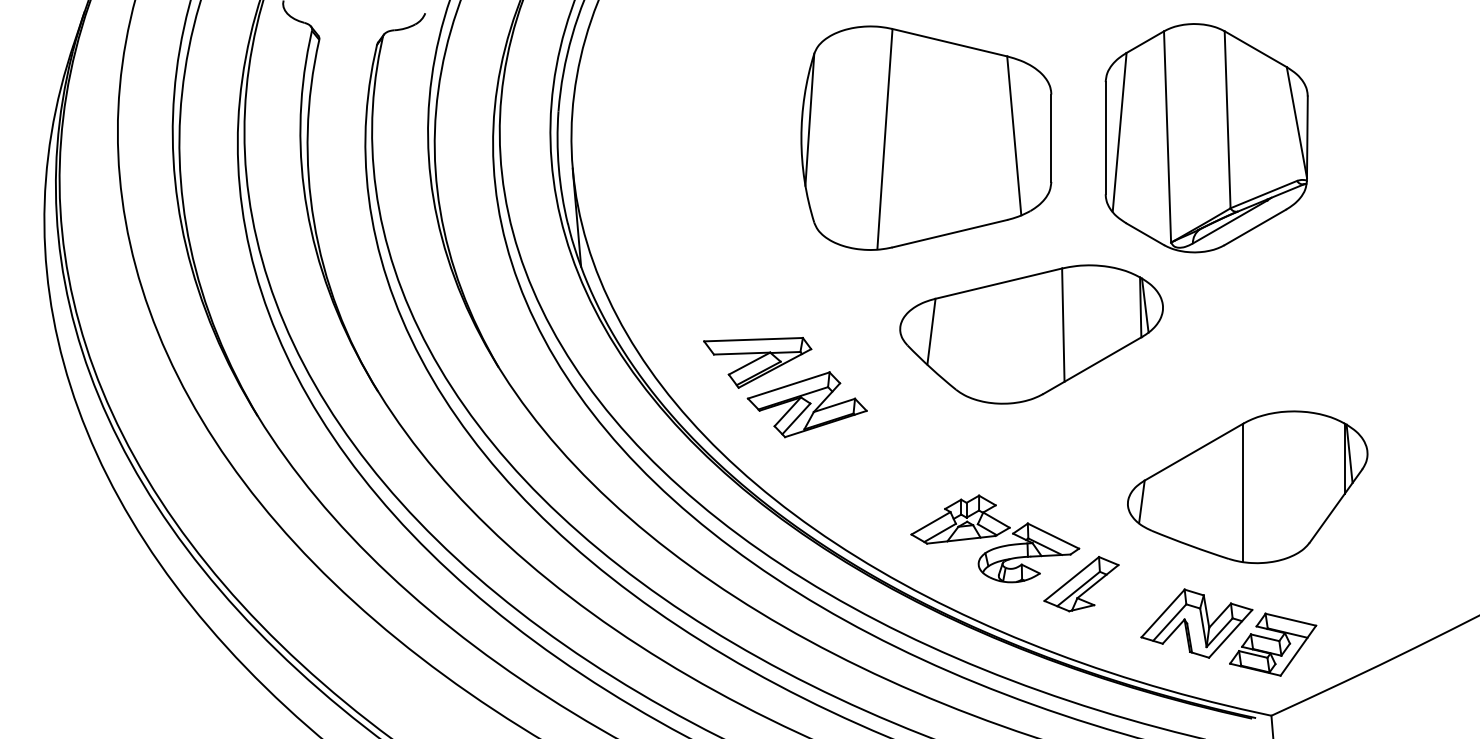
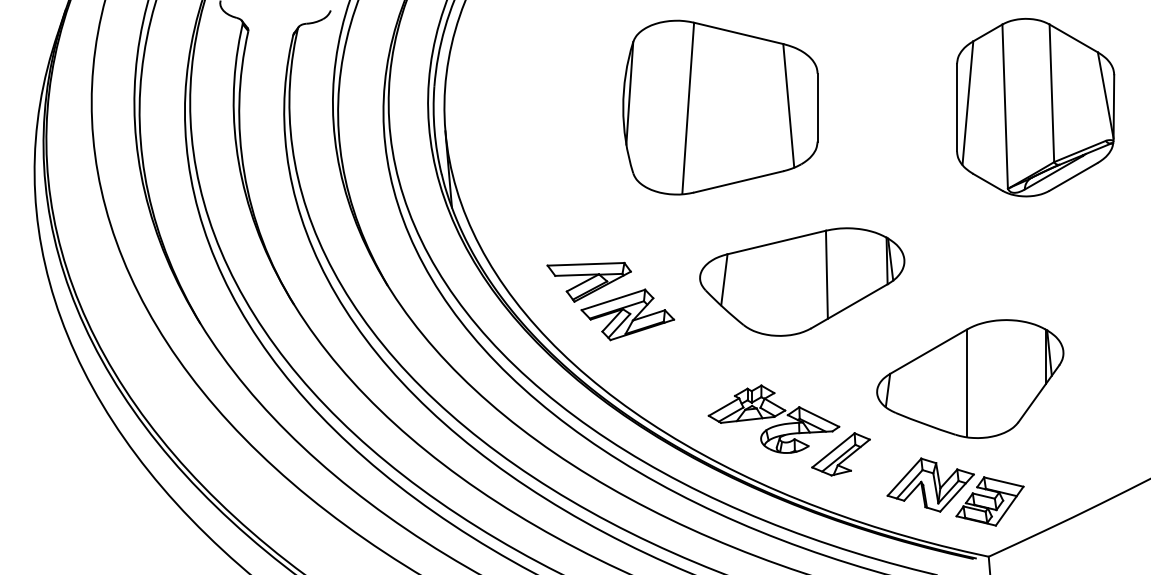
part: (1206, 138) -> (1035, 107), moved
part: (1031, 334) -> (802, 282), moved

